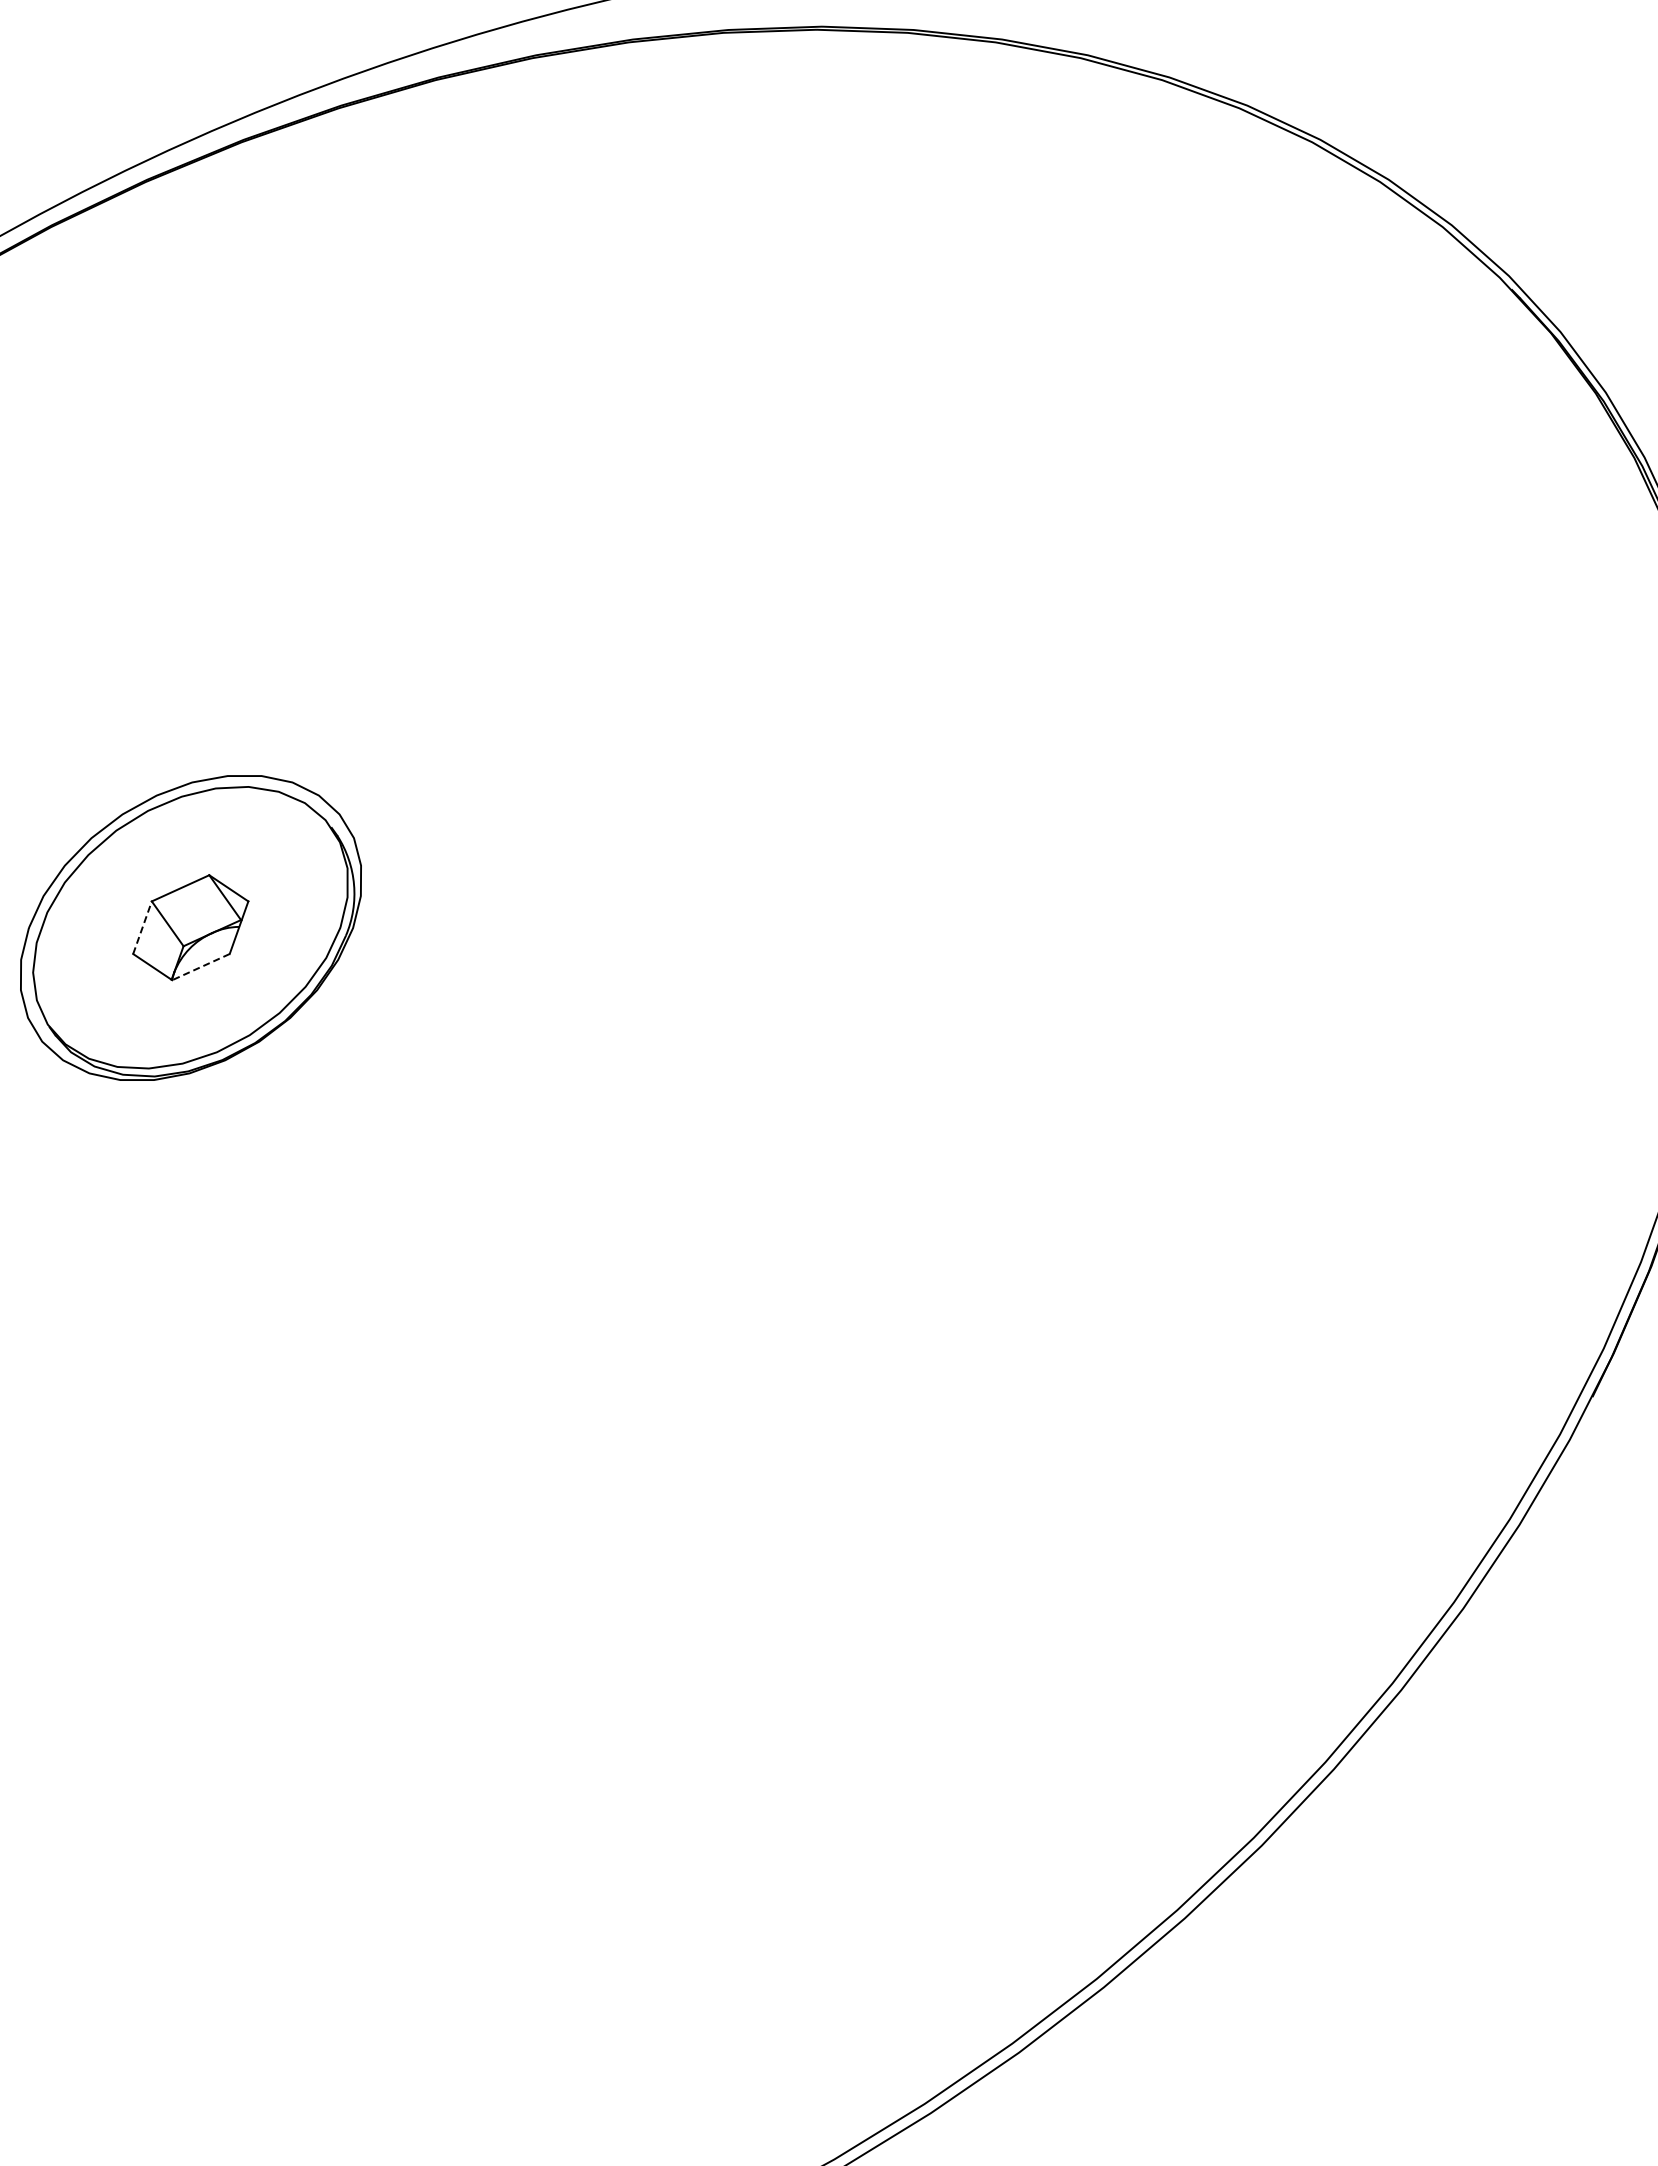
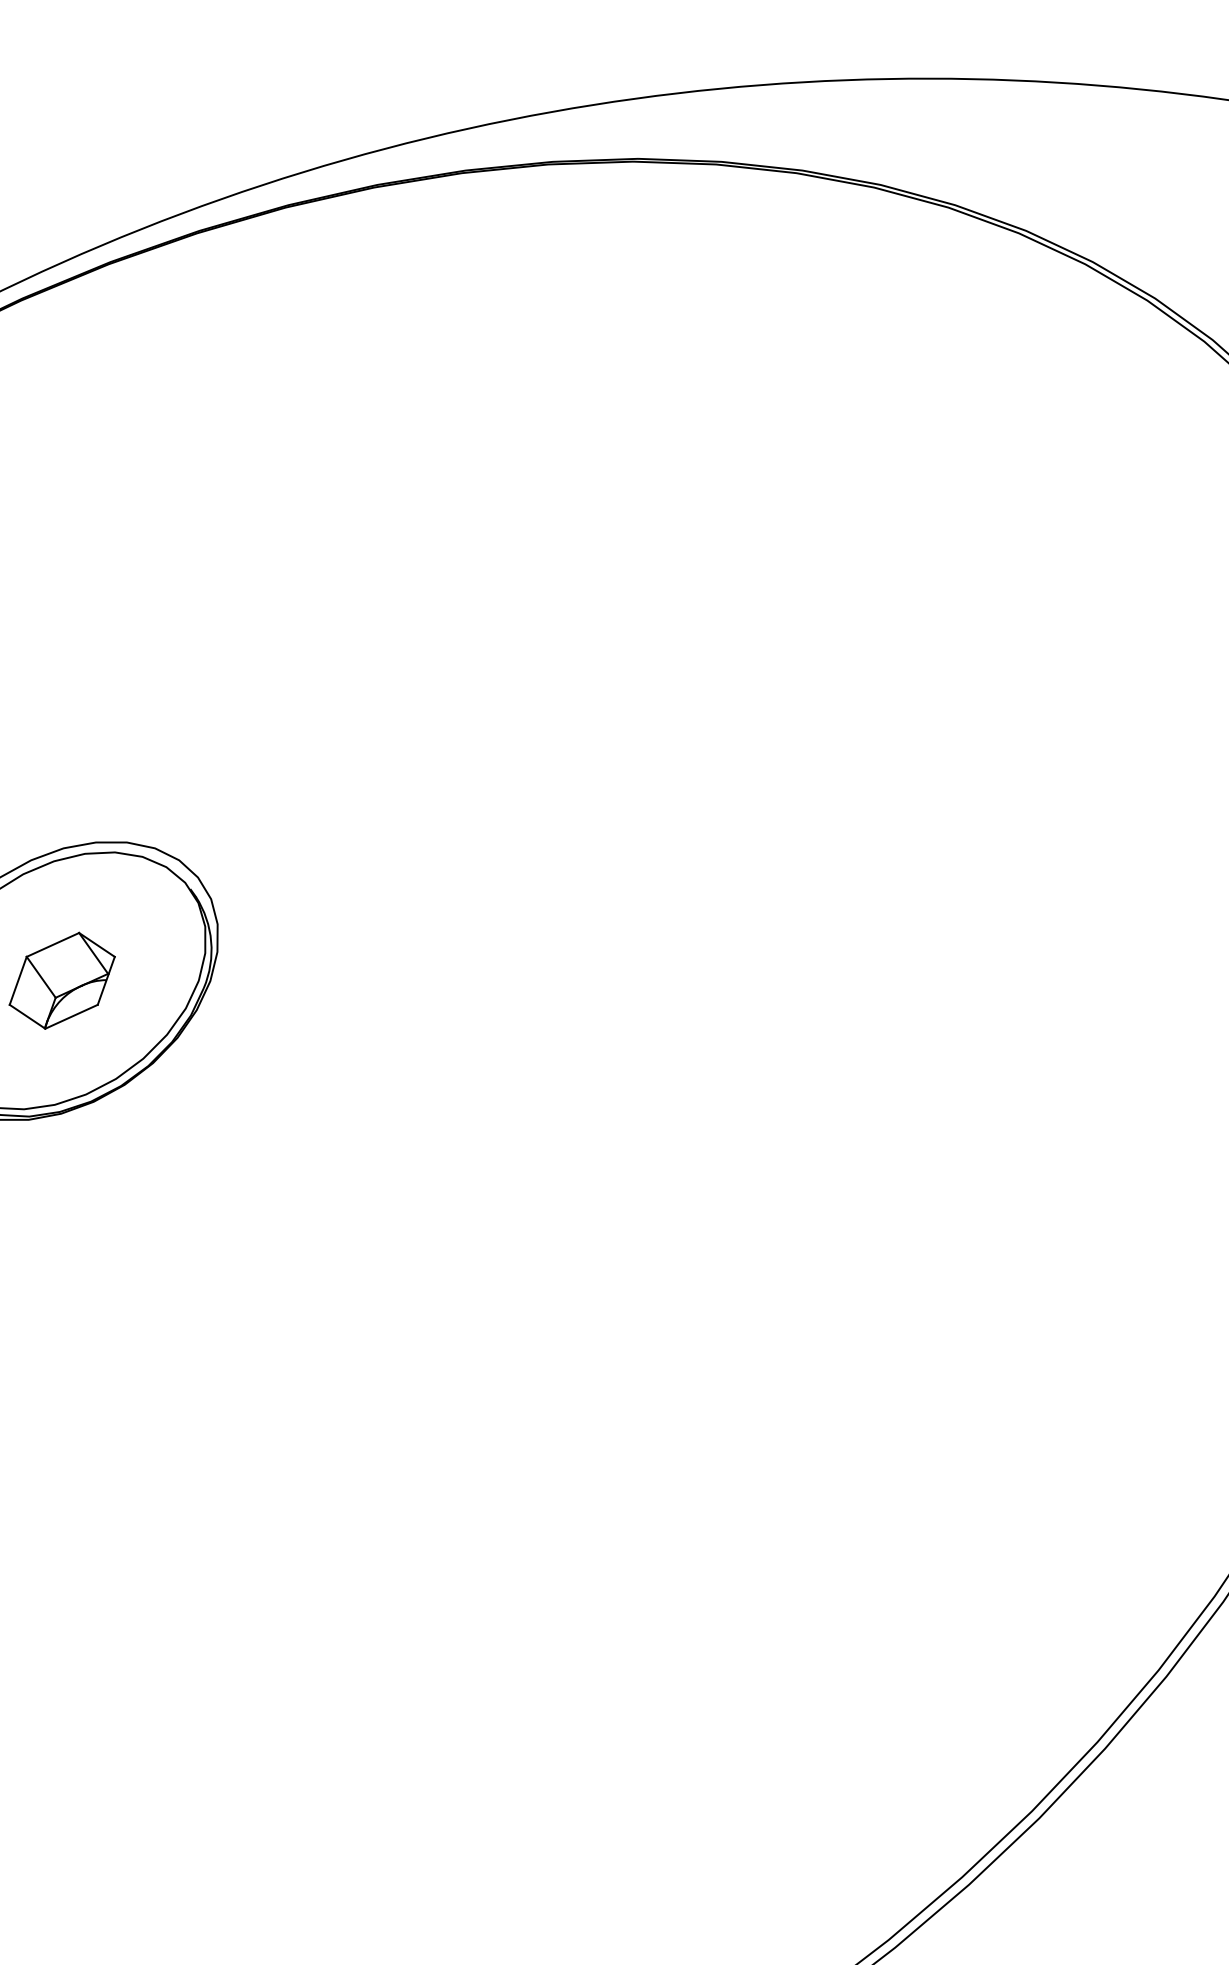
line: (142, 927) -> (18, 980), dashed -> solid
line: (201, 967) -> (72, 1017), dashed -> solid

